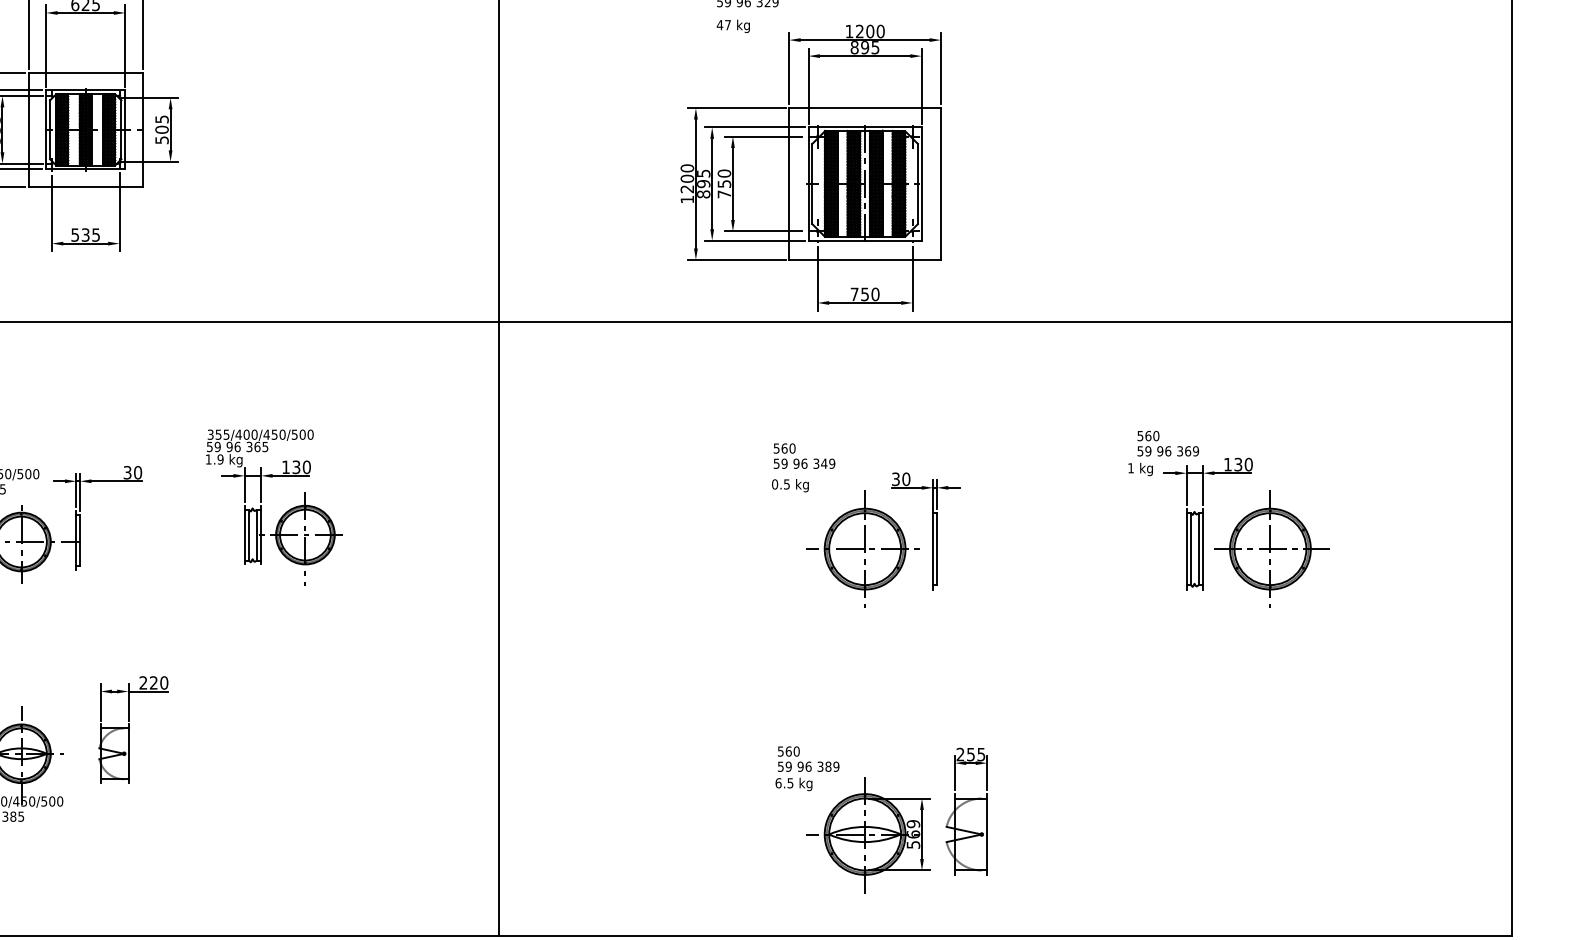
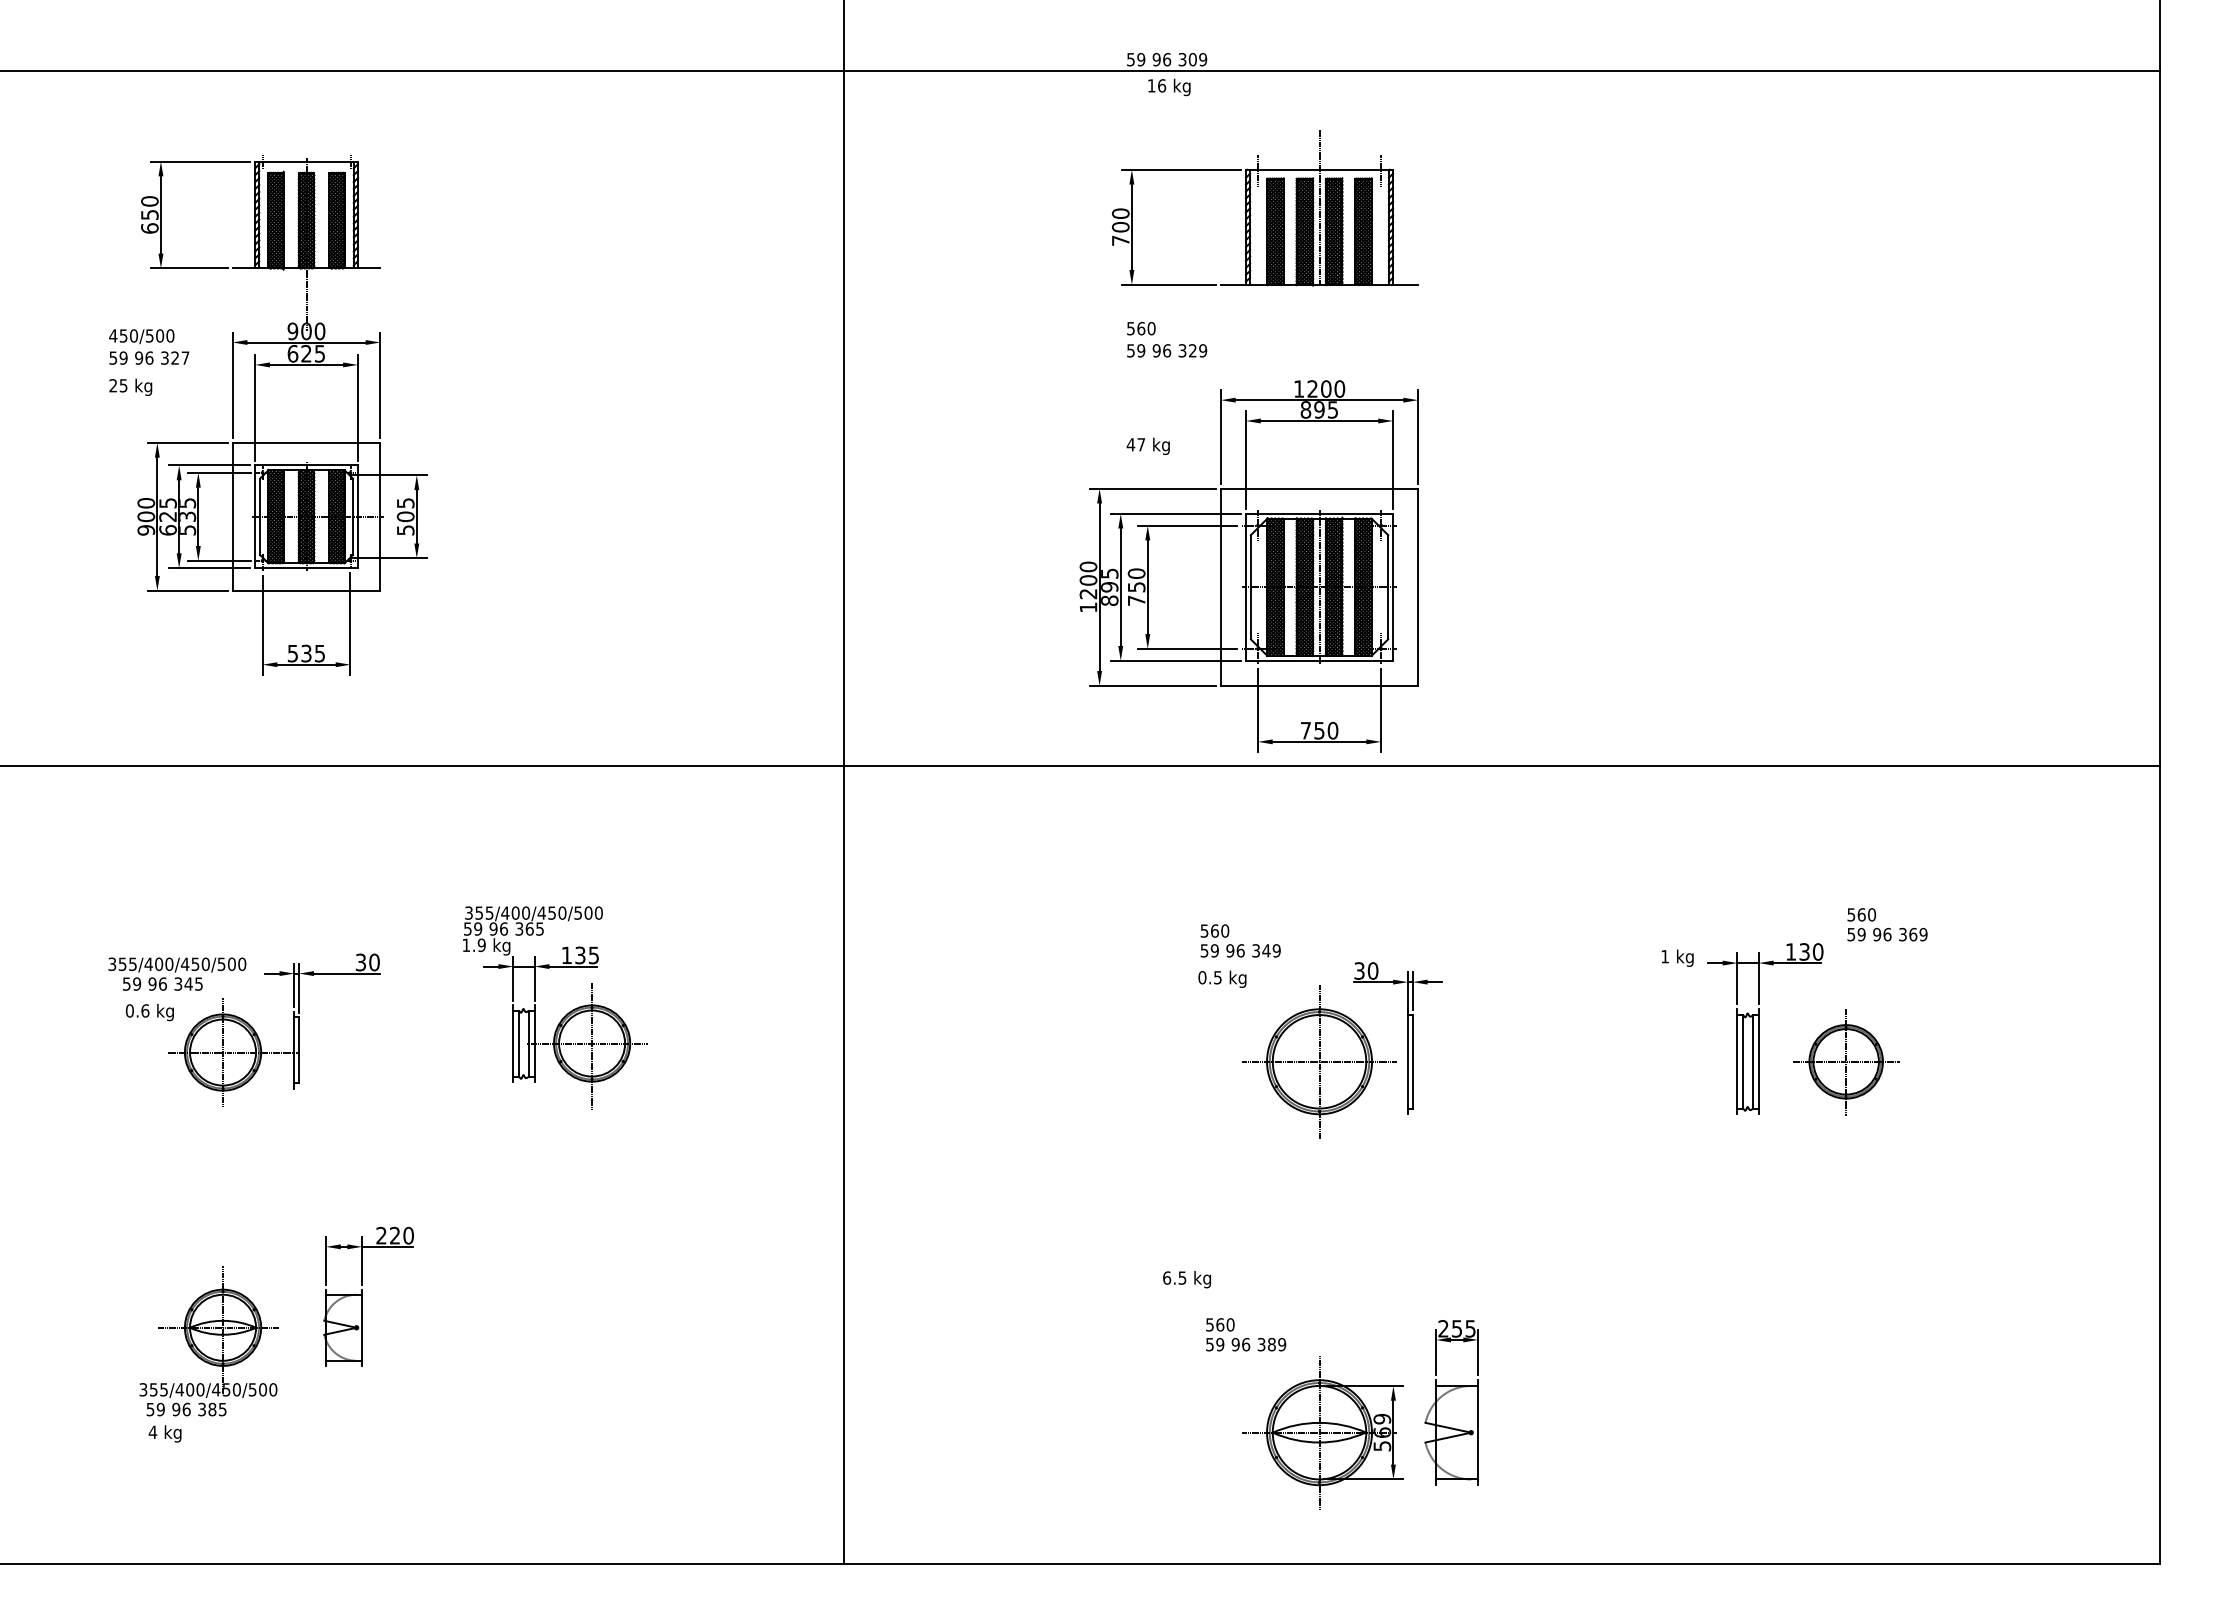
text: (732, 25) -> (1147, 445), moved
text: (1168, 443) -> (1887, 924), moved
text: (306, 467) -> (593, 955), 130 -> 135
part: (1269, 548) -> (1845, 1061), size x0.7
text: (793, 784) -> (1186, 1279), moved

